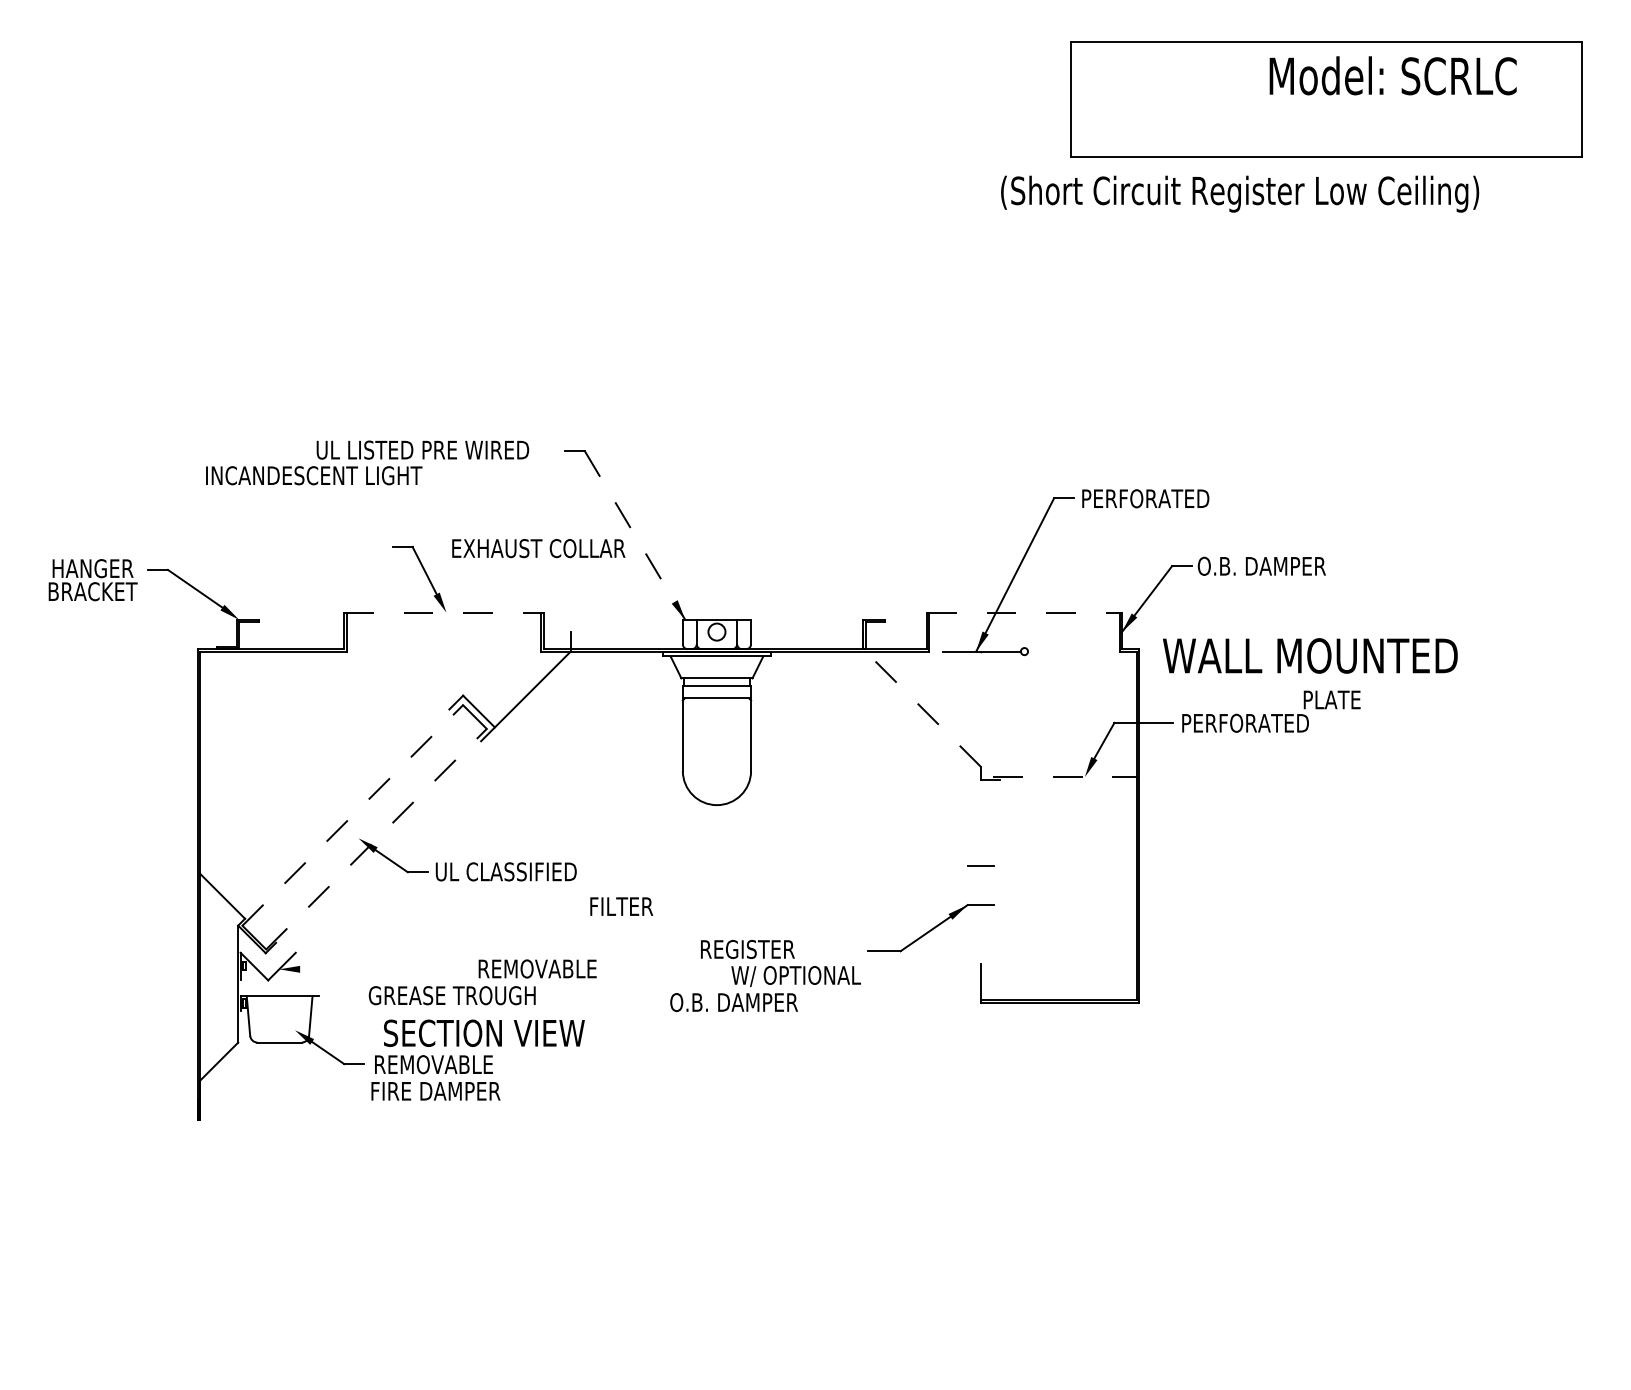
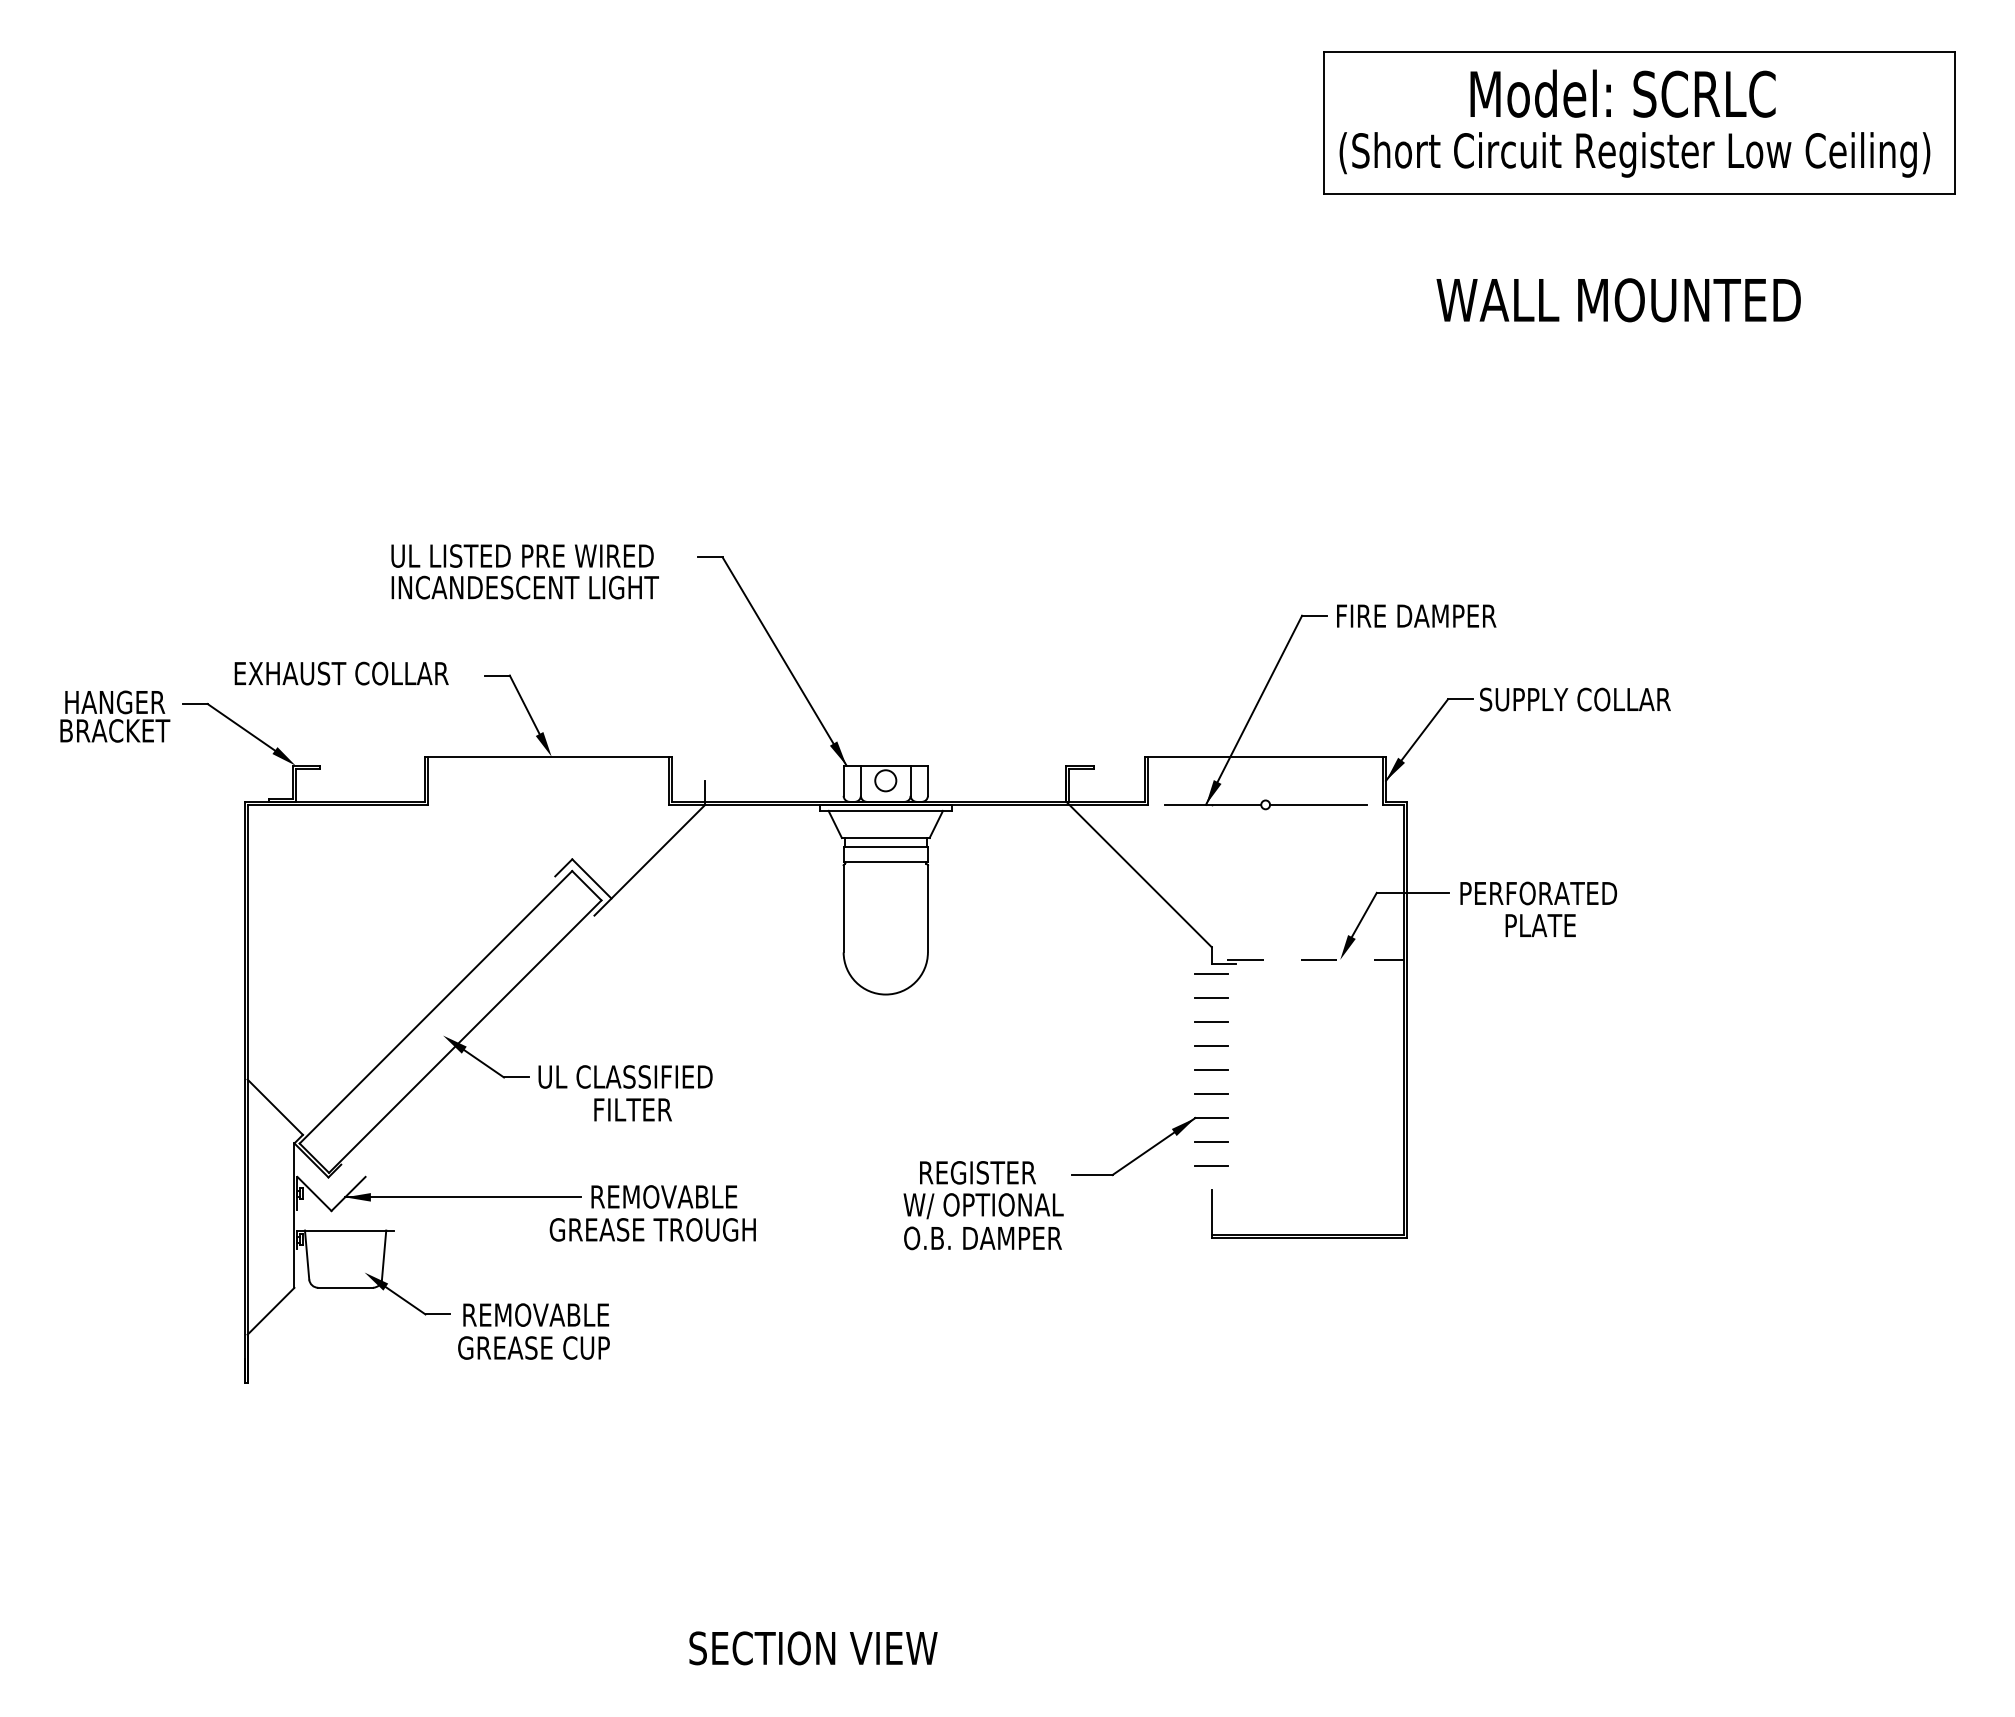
text: (1392, 75) -> (1622, 93), moved
text: (1239, 193) -> (1634, 154), moved
text: (313, 475) -> (524, 587), moved
text: (1147, 498) -> (1417, 615), PERFORATED -> FIRE DAMPER
line: (634, 535) -> (784, 661), dashed -> solid
text: (538, 548) -> (341, 673), moved
text: (1274, 566) -> (1574, 699), O.B. DAMPER -> SUPPLY COLLAR
line: (444, 612) -> (549, 756), dashed -> solid
line: (1025, 612) -> (1266, 756), dashed -> solid
line: (1067, 651) -> (1318, 804), added
text: (1310, 656) -> (1618, 300), moved
text: (1332, 699) -> (1540, 925), moved
line: (922, 707) -> (1139, 874), dashed -> solid
line: (980, 788) -> (1211, 973), added
line: (980, 807) -> (1211, 997), added
line: (352, 815) -> (435, 1007), dashed -> solid
line: (980, 826) -> (1211, 1021), added
line: (376, 839) -> (465, 1036), dashed -> solid
line: (980, 846) -> (1211, 1045), added
line: (980, 885) -> (1211, 1093), added
text: (621, 906) -> (632, 1109), moved
line: (980, 924) -> (1211, 1142), added
line: (980, 944) -> (1211, 1166), added
text: (747, 949) -> (977, 1172), moved
line: (374, 969) -> (462, 1197), added
text: (451, 995) -> (652, 1229), moved
text: (733, 1002) -> (982, 1238), moved
text: (484, 1033) -> (813, 1648), moved
text: (435, 1090) -> (538, 1347), FIRE DAMPER -> GREASE CUP

